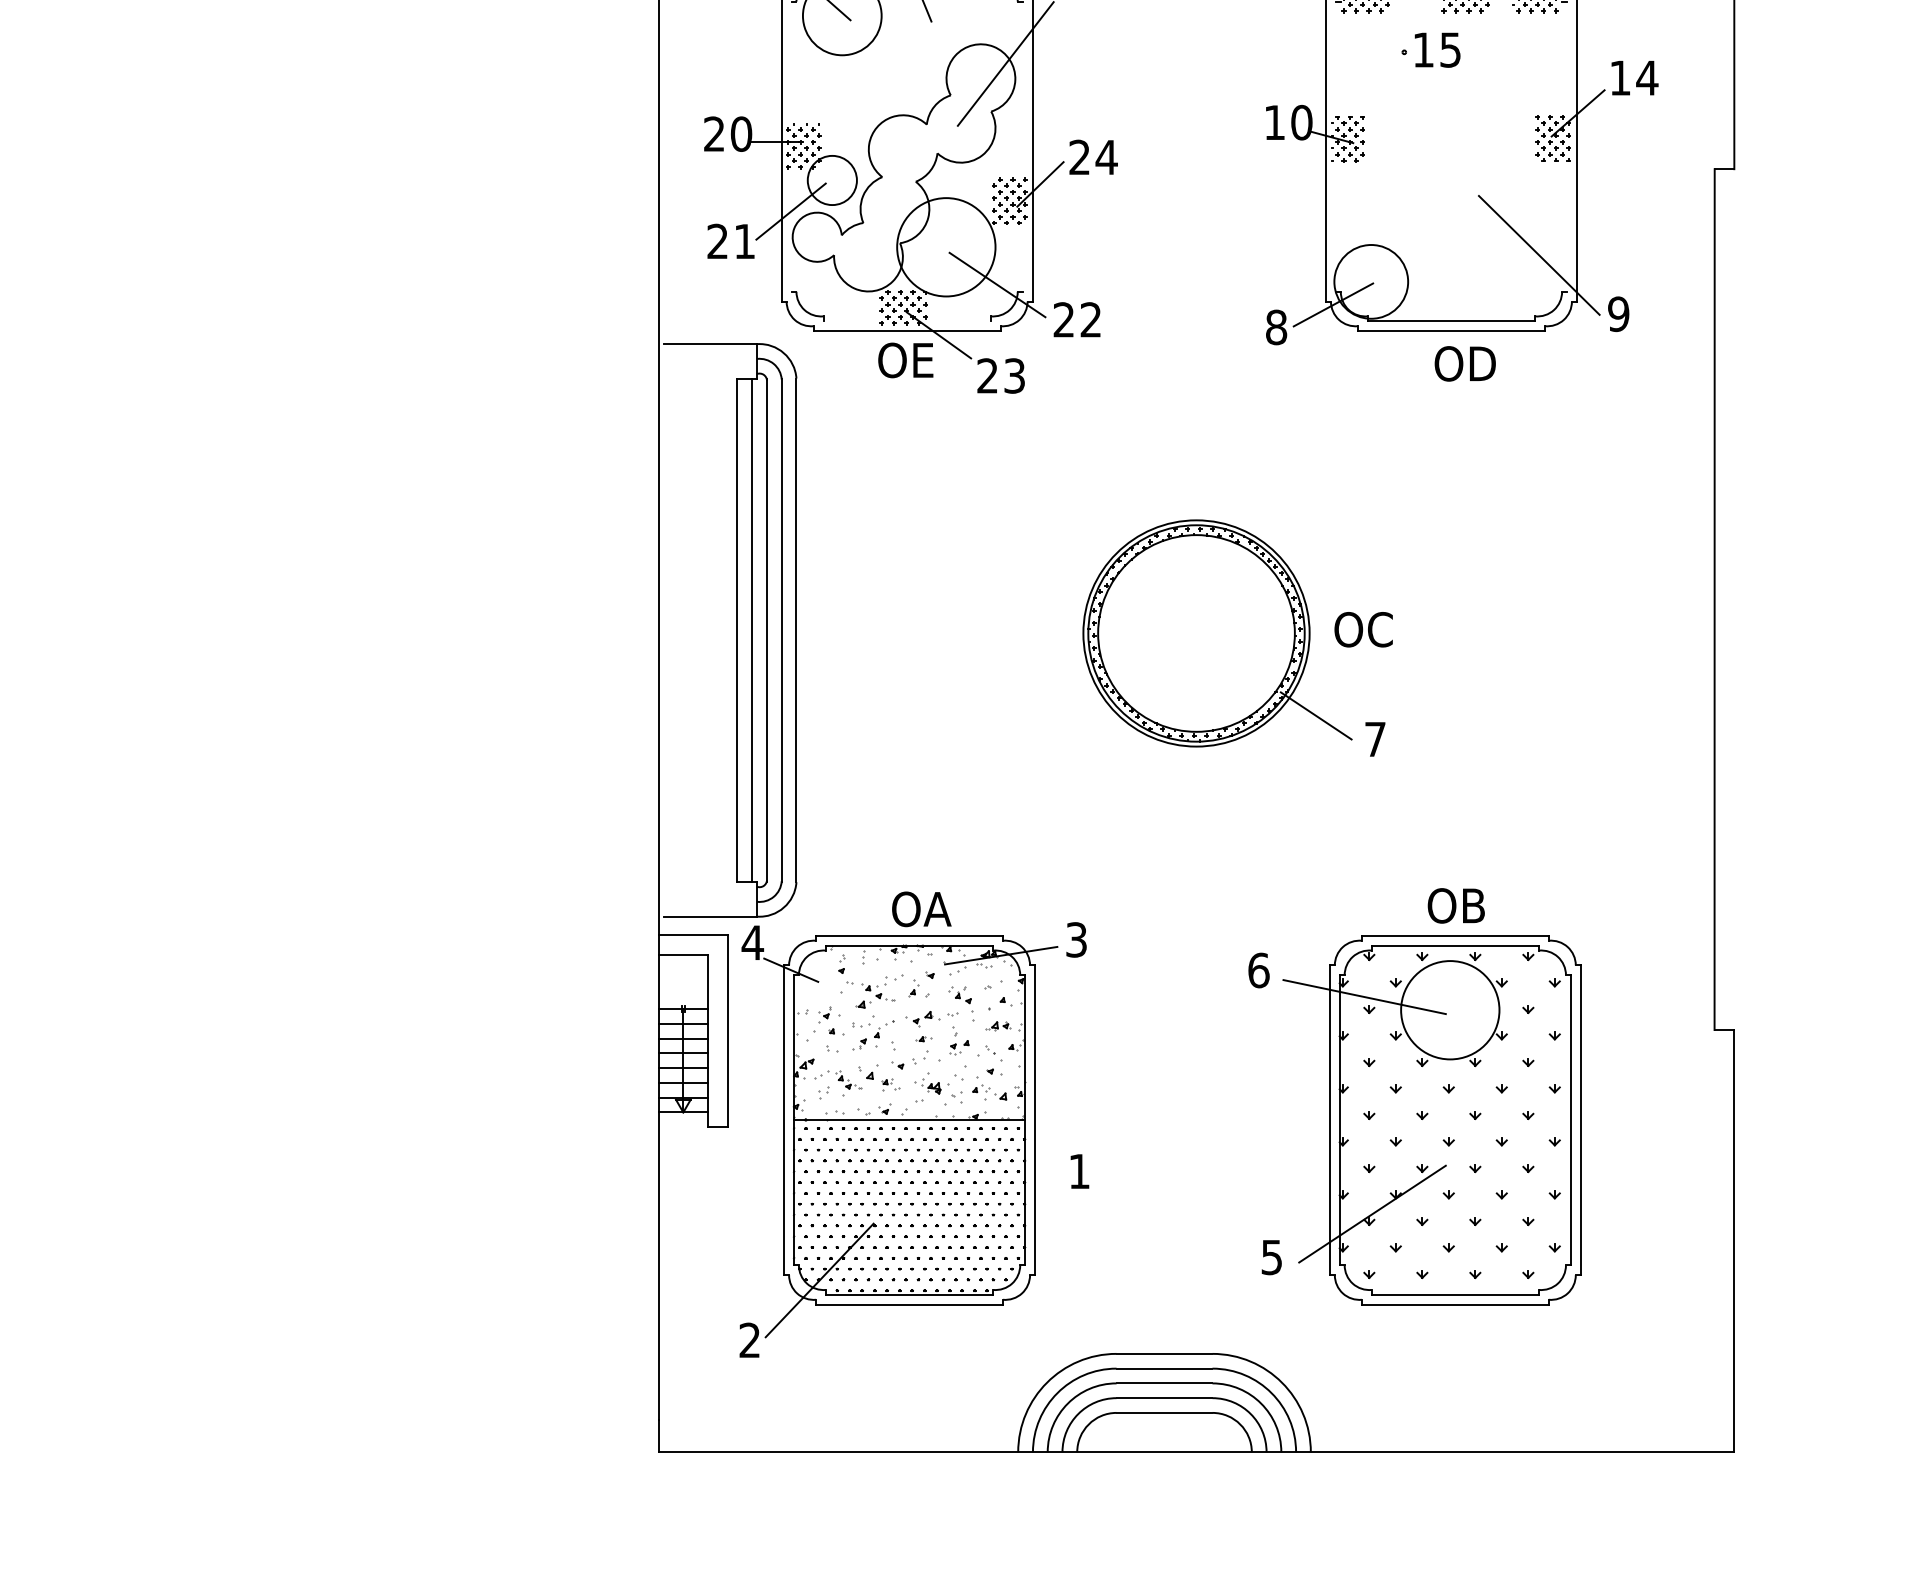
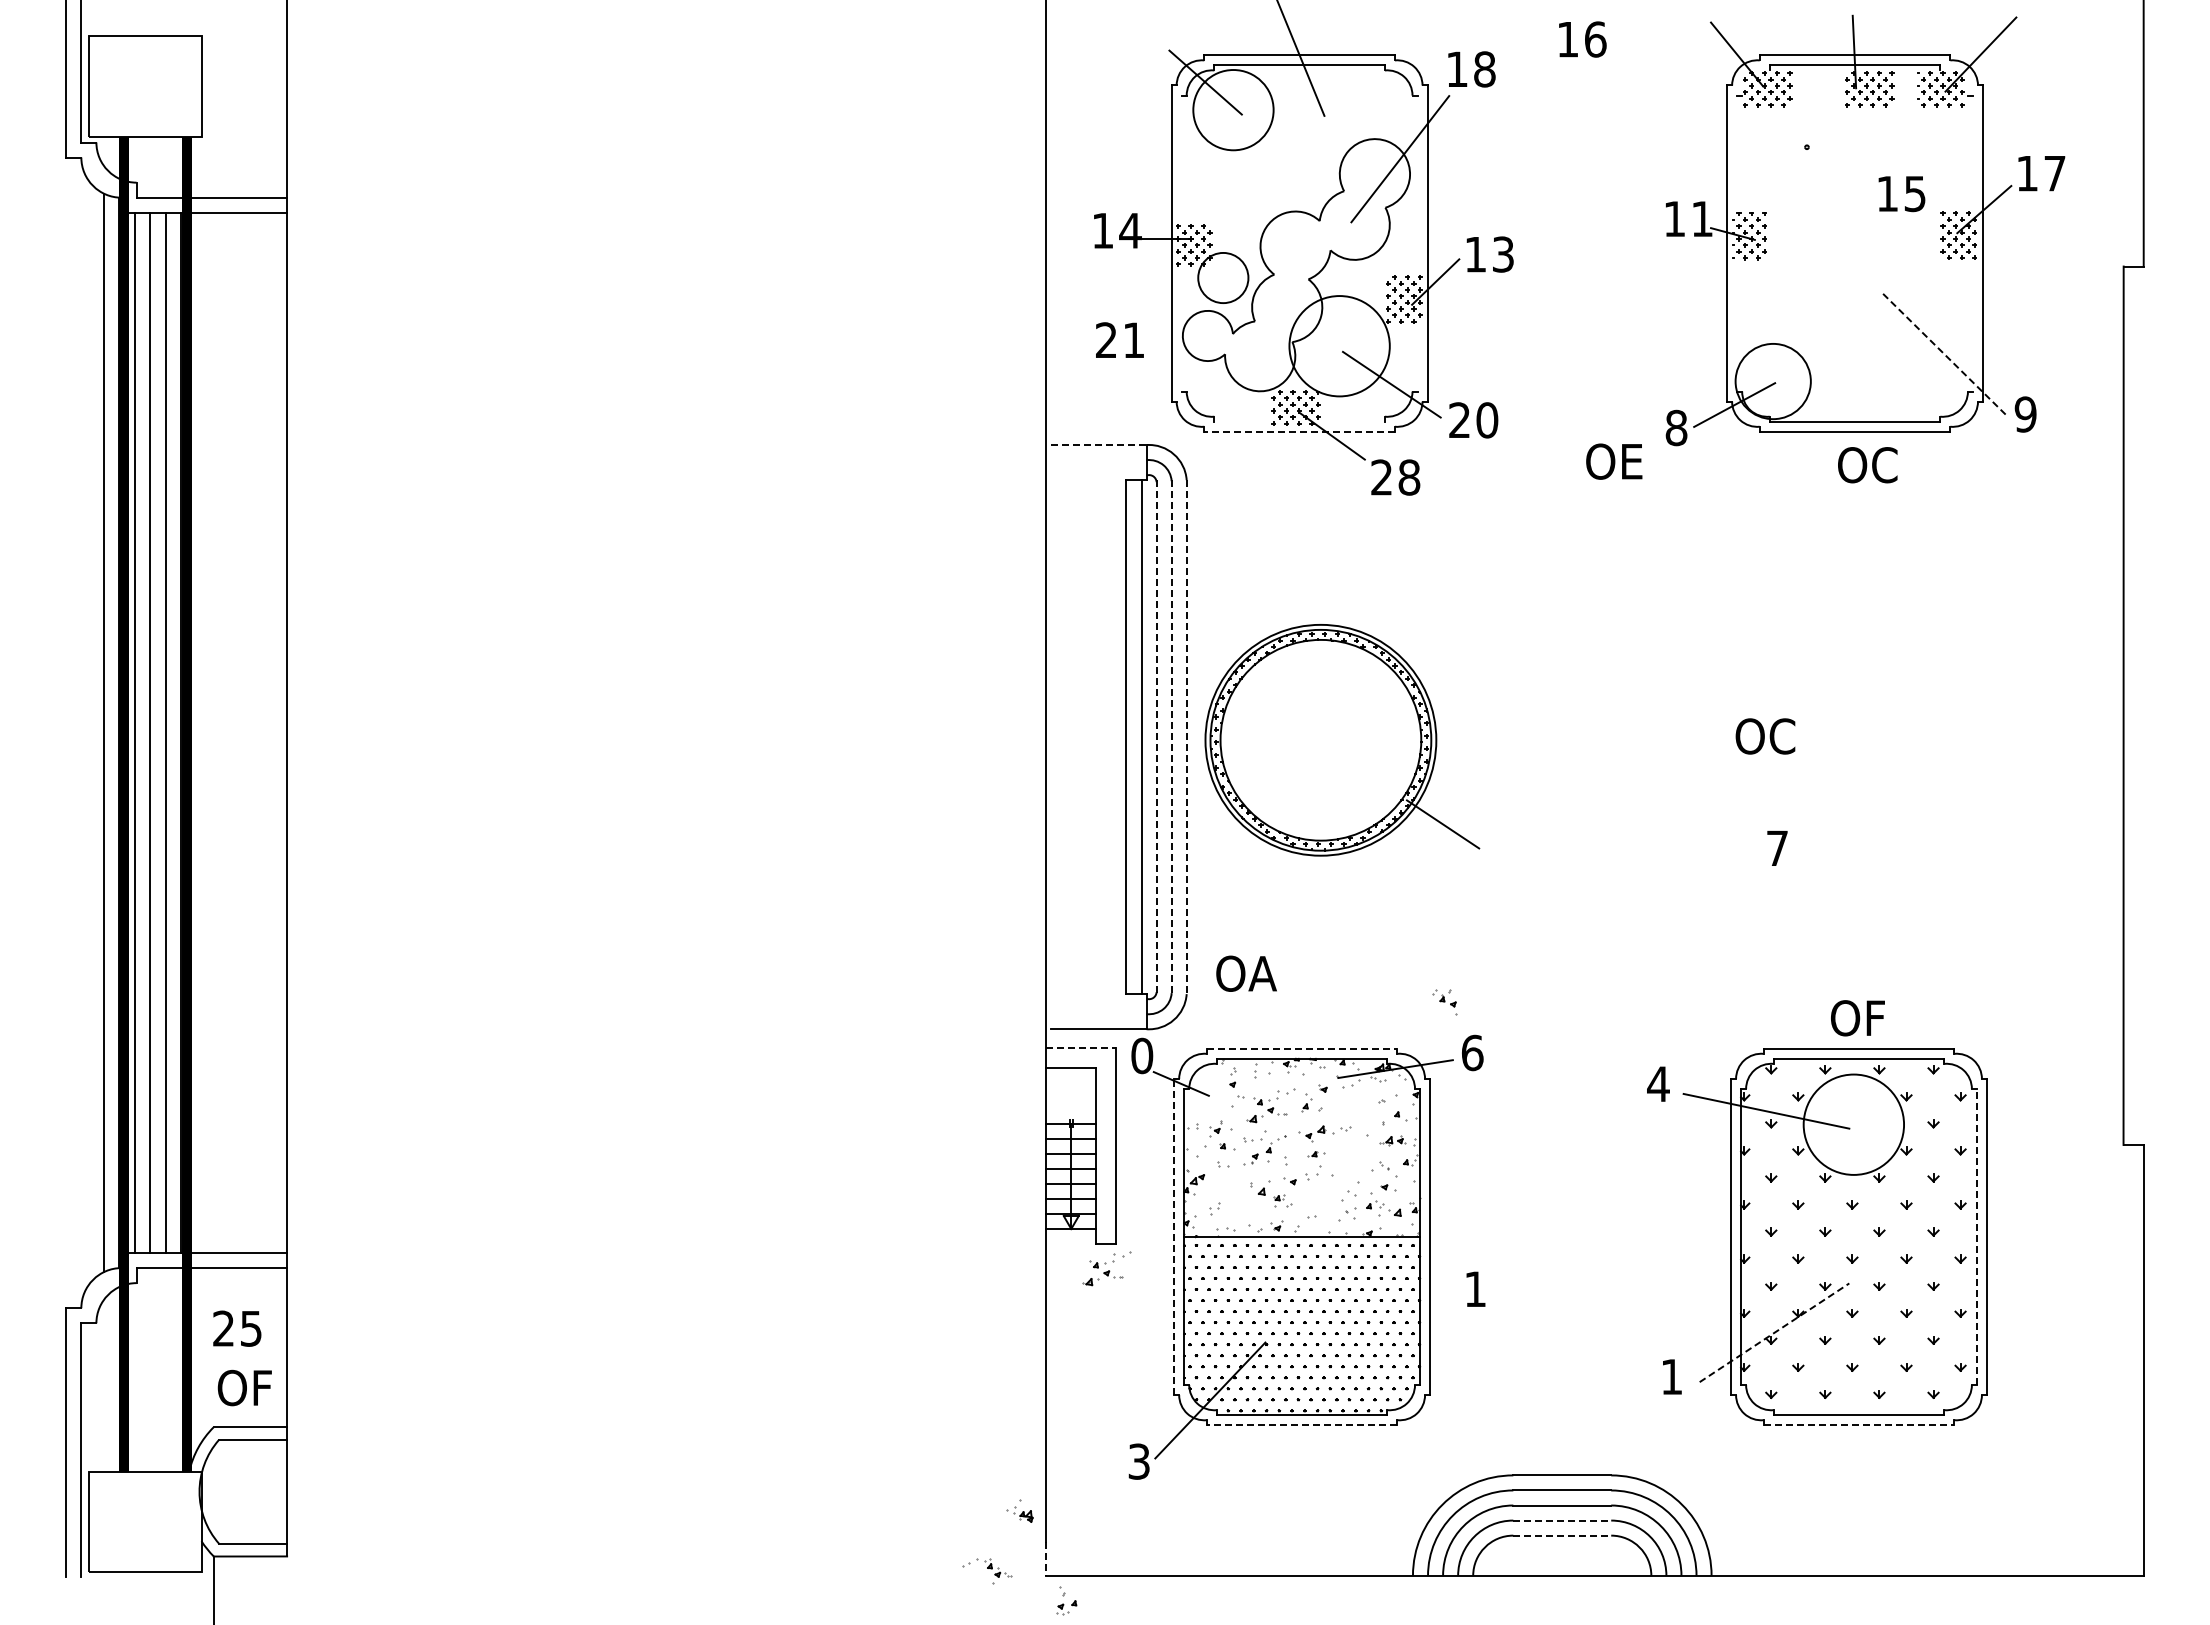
text: (1437, 50) -> (1901, 194), moved
text: (1646, 78) -> (2054, 173), 14 -> 17
text: (1301, 123) -> (1702, 219), 10 -> 11
text: (727, 133) -> (1116, 230), 20 -> 14
text: (1093, 157) -> (1489, 254), 24 -> 13
line: (790, 211) -> (1180, 309), removed
line: (1540, 255) -> (1945, 354), solid -> dashed
text: (1091, 320) -> (1487, 420), 22 -> 20
line: (907, 330) -> (1299, 431), solid -> dashed
line: (710, 344) -> (1098, 445), solid -> dashed
text: (906, 360) -> (1614, 461), moved
text: (1482, 364) -> (1886, 465), OD -> OC
text: (1014, 375) -> (1409, 477), 23 -> 28
line: (766, 630) -> (1156, 737), solid -> dashed
line: (781, 630) -> (1171, 737), solid -> dashed
line: (796, 630) -> (1186, 737), solid -> dashed
part: (1217, 633) -> (1342, 740), moved
text: (1476, 905) -> (1880, 1017), OB -> OF
text: (921, 909) -> (1246, 973), moved
line: (693, 935) -> (1081, 1048), solid -> dashed
line: (909, 935) -> (1302, 1048), solid -> dashed
text: (1076, 939) -> (1472, 1052), 3 -> 6
text: (752, 942) -> (1141, 1055), 4 -> 0
text: (1258, 970) -> (1658, 1084), 6 -> 4
part: (959, 999) -> (1444, 1002), moved
part: (958, 1040) -> (1066, 1600), moved
part: (927, 1082) -> (1019, 1510), moved
part: (838, 1083) -> (987, 1571), moved
line: (784, 1119) -> (1174, 1236), solid -> dashed
line: (1570, 1119) -> (1976, 1236), solid -> dashed
part: (717, 1151) -> (1106, 1268), added
line: (1372, 1213) -> (1774, 1332), solid -> dashed
text: (1271, 1257) -> (1671, 1377), 5 -> 1
line: (908, 1304) -> (1301, 1425), solid -> dashed
line: (1455, 1304) -> (1859, 1425), solid -> dashed
text: (749, 1340) -> (1138, 1461), 2 -> 3
line: (1164, 1398) -> (1562, 1520), solid -> dashed
line: (1164, 1412) -> (1562, 1535), solid -> dashed
line: (659, 1436) -> (1046, 1559), solid -> dashed

